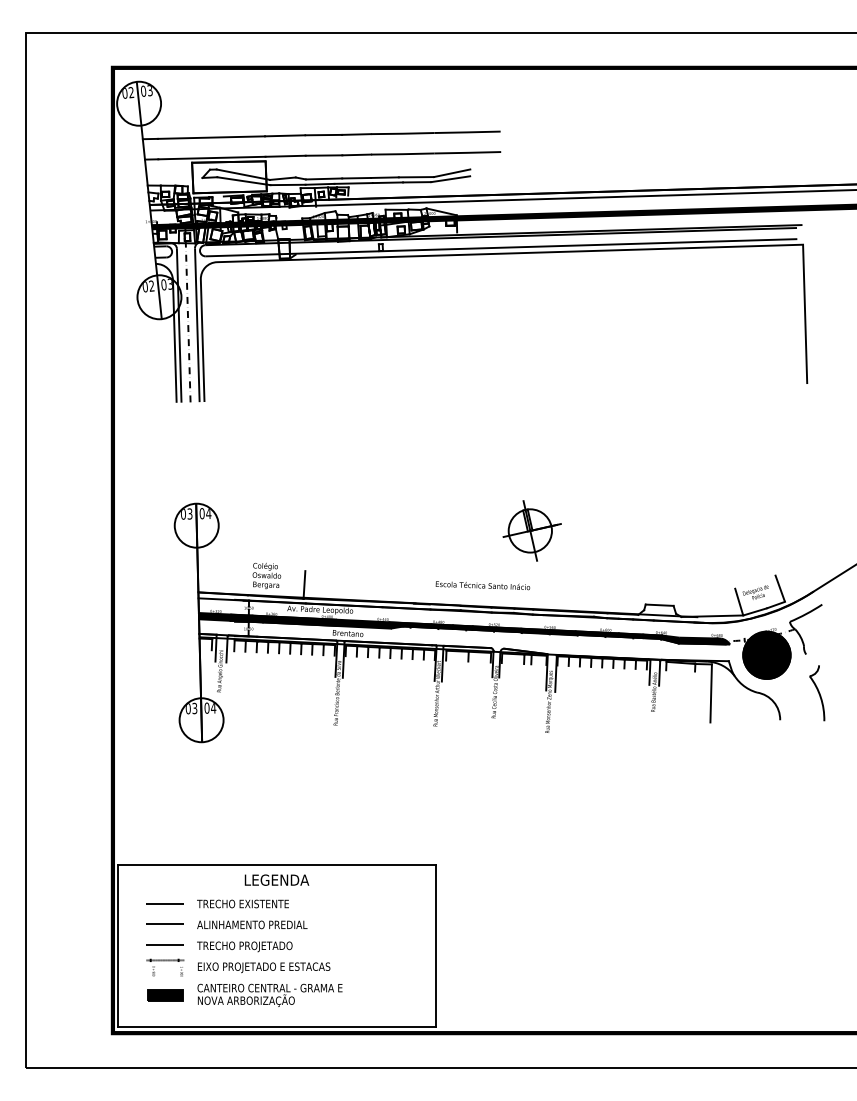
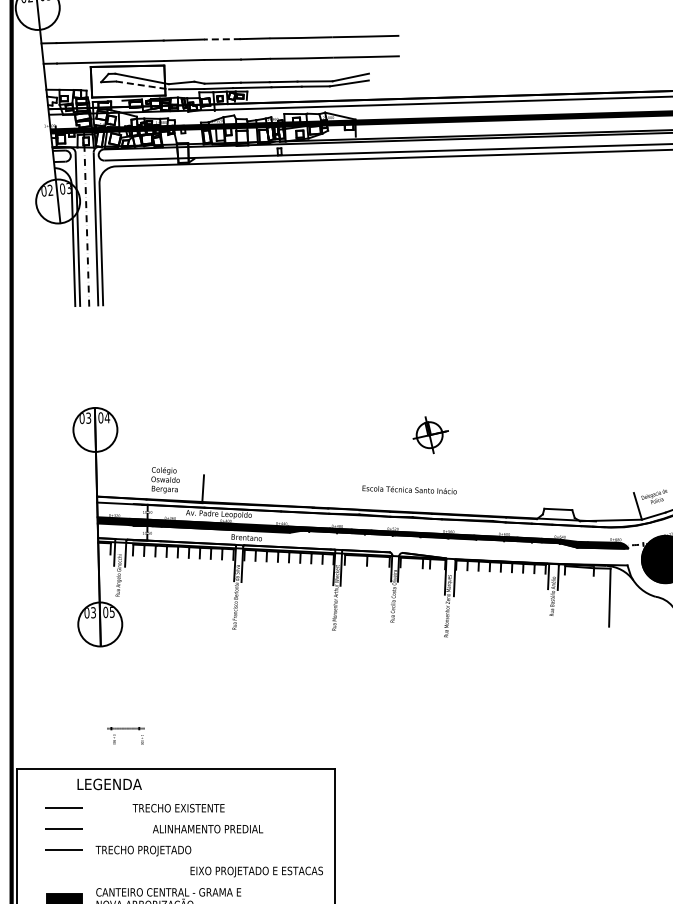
line: (323, 135) -> (222, 39), solid -> dashed
line: (243, 181) -> (142, 85), solid -> dashed
part: (531, 530) -> (430, 434), size x0.6
text: (482, 585) -> (409, 489), moved
text: (213, 707) -> (112, 611), 04 -> 05
text: (276, 879) -> (109, 783), moved
text: (242, 903) -> (178, 807), moved
text: (252, 924) -> (208, 828), moved
part: (165, 967) -> (126, 735), moved
text: (264, 967) -> (257, 871), moved

